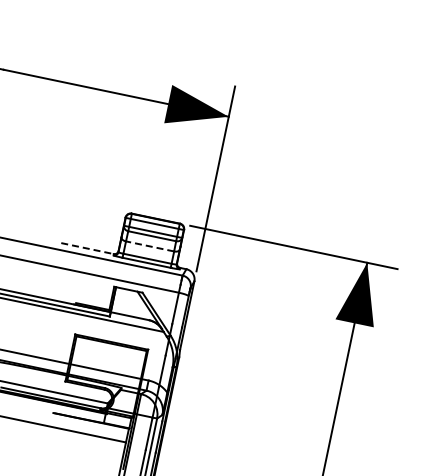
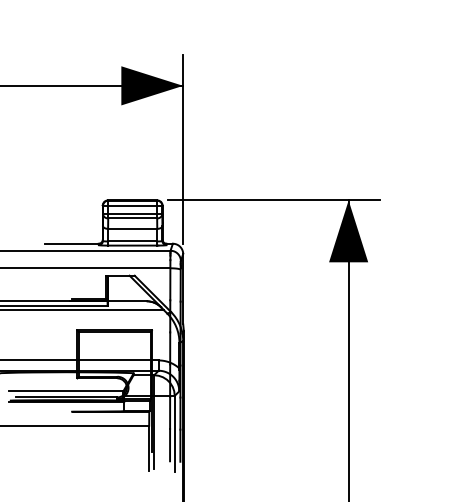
line: (149, 246) -> (132, 228), dashed -> solid
line: (87, 248) -> (71, 243), dashed -> solid

